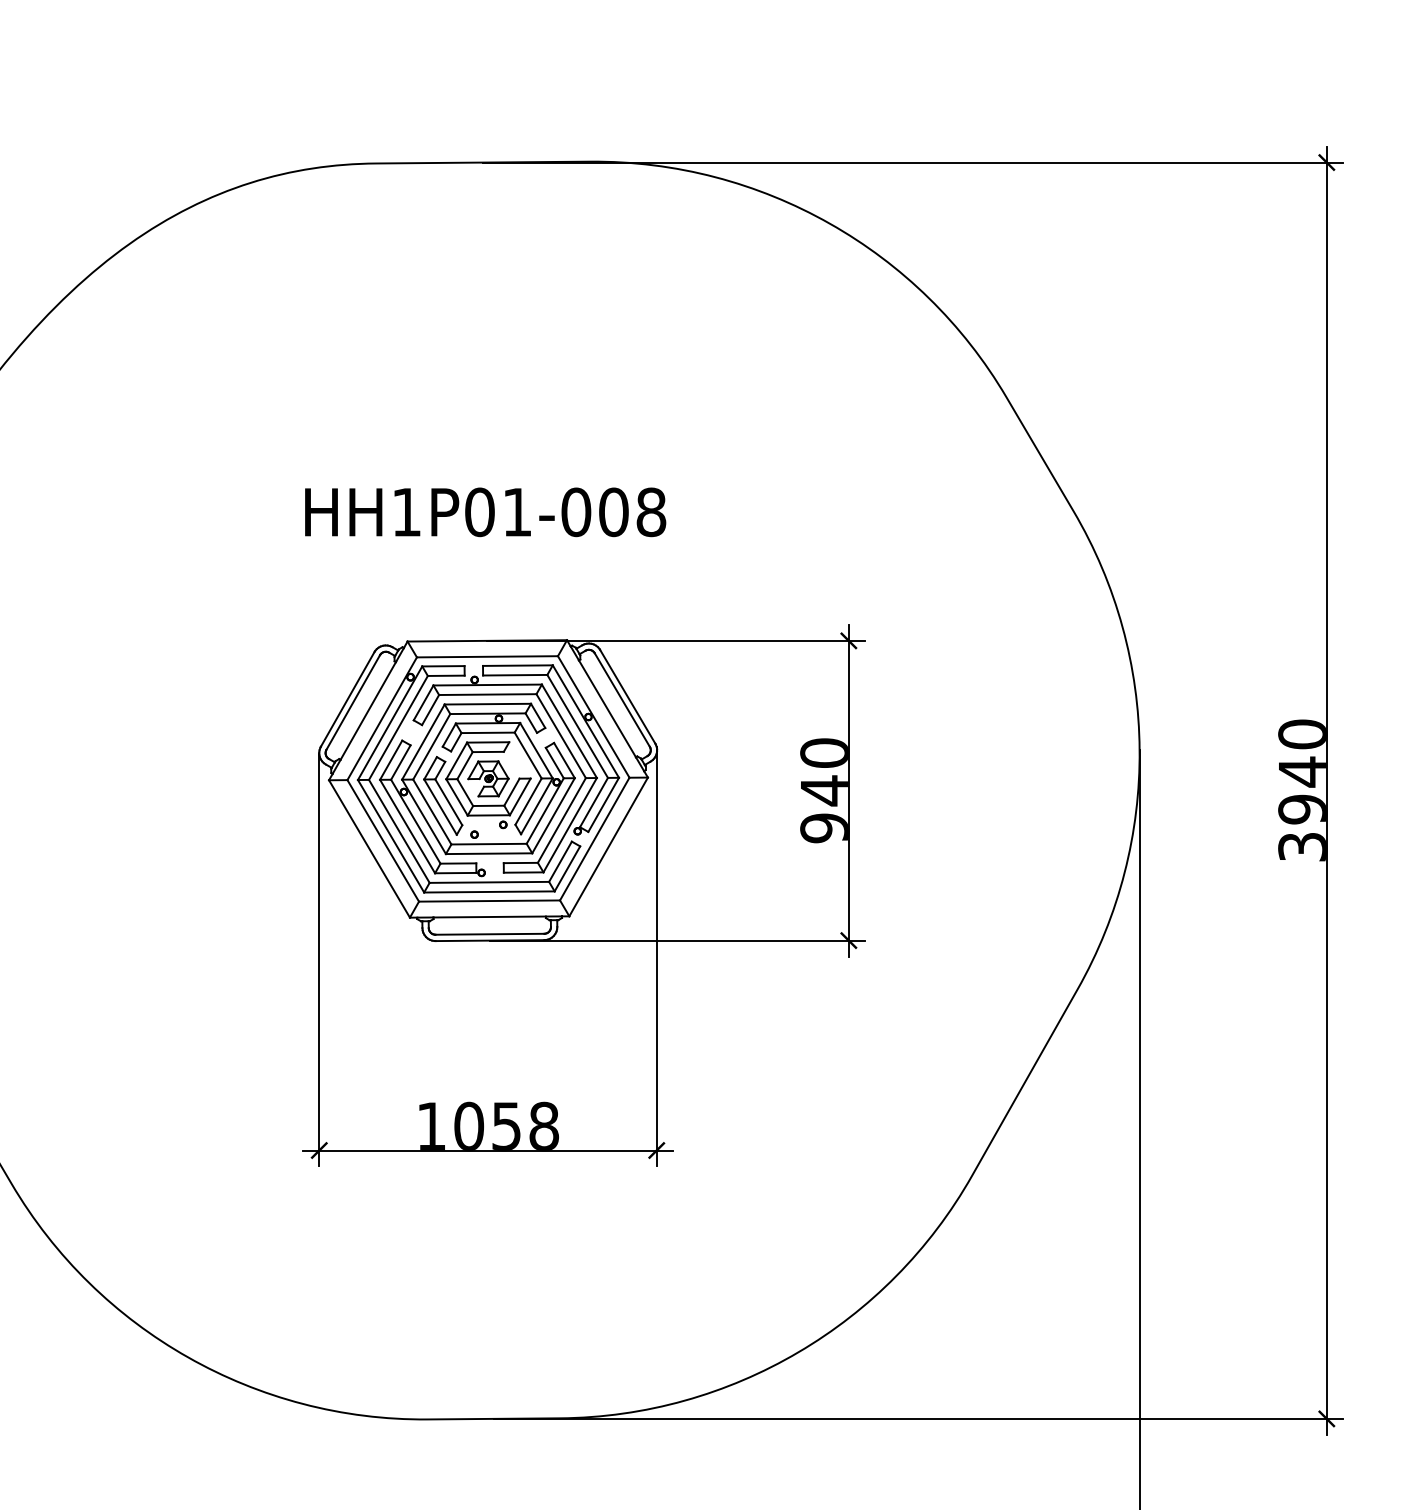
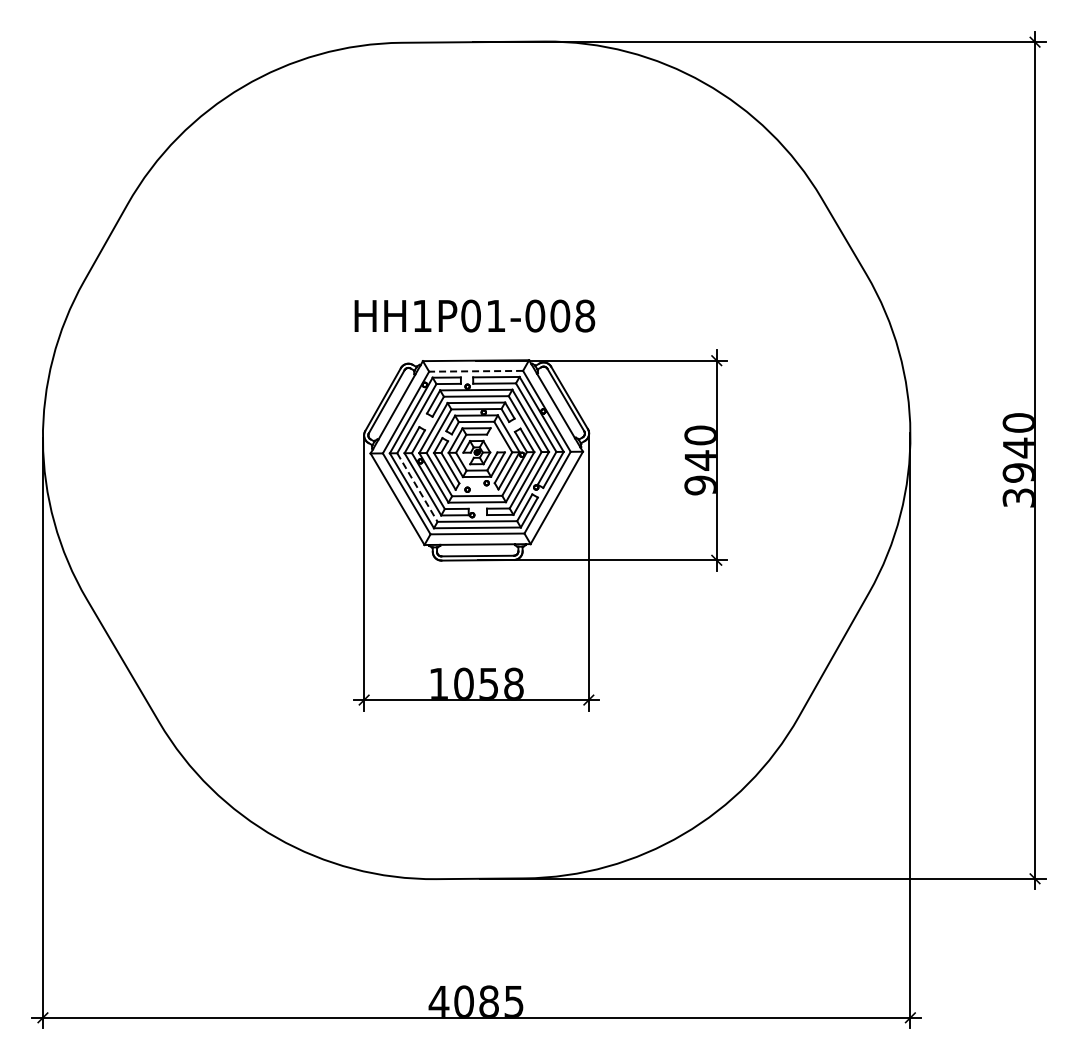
text: (485, 511) -> (474, 315), moved
line: (488, 657) -> (476, 371), solid -> dashed
line: (399, 831) -> (417, 487), solid -> dashed

